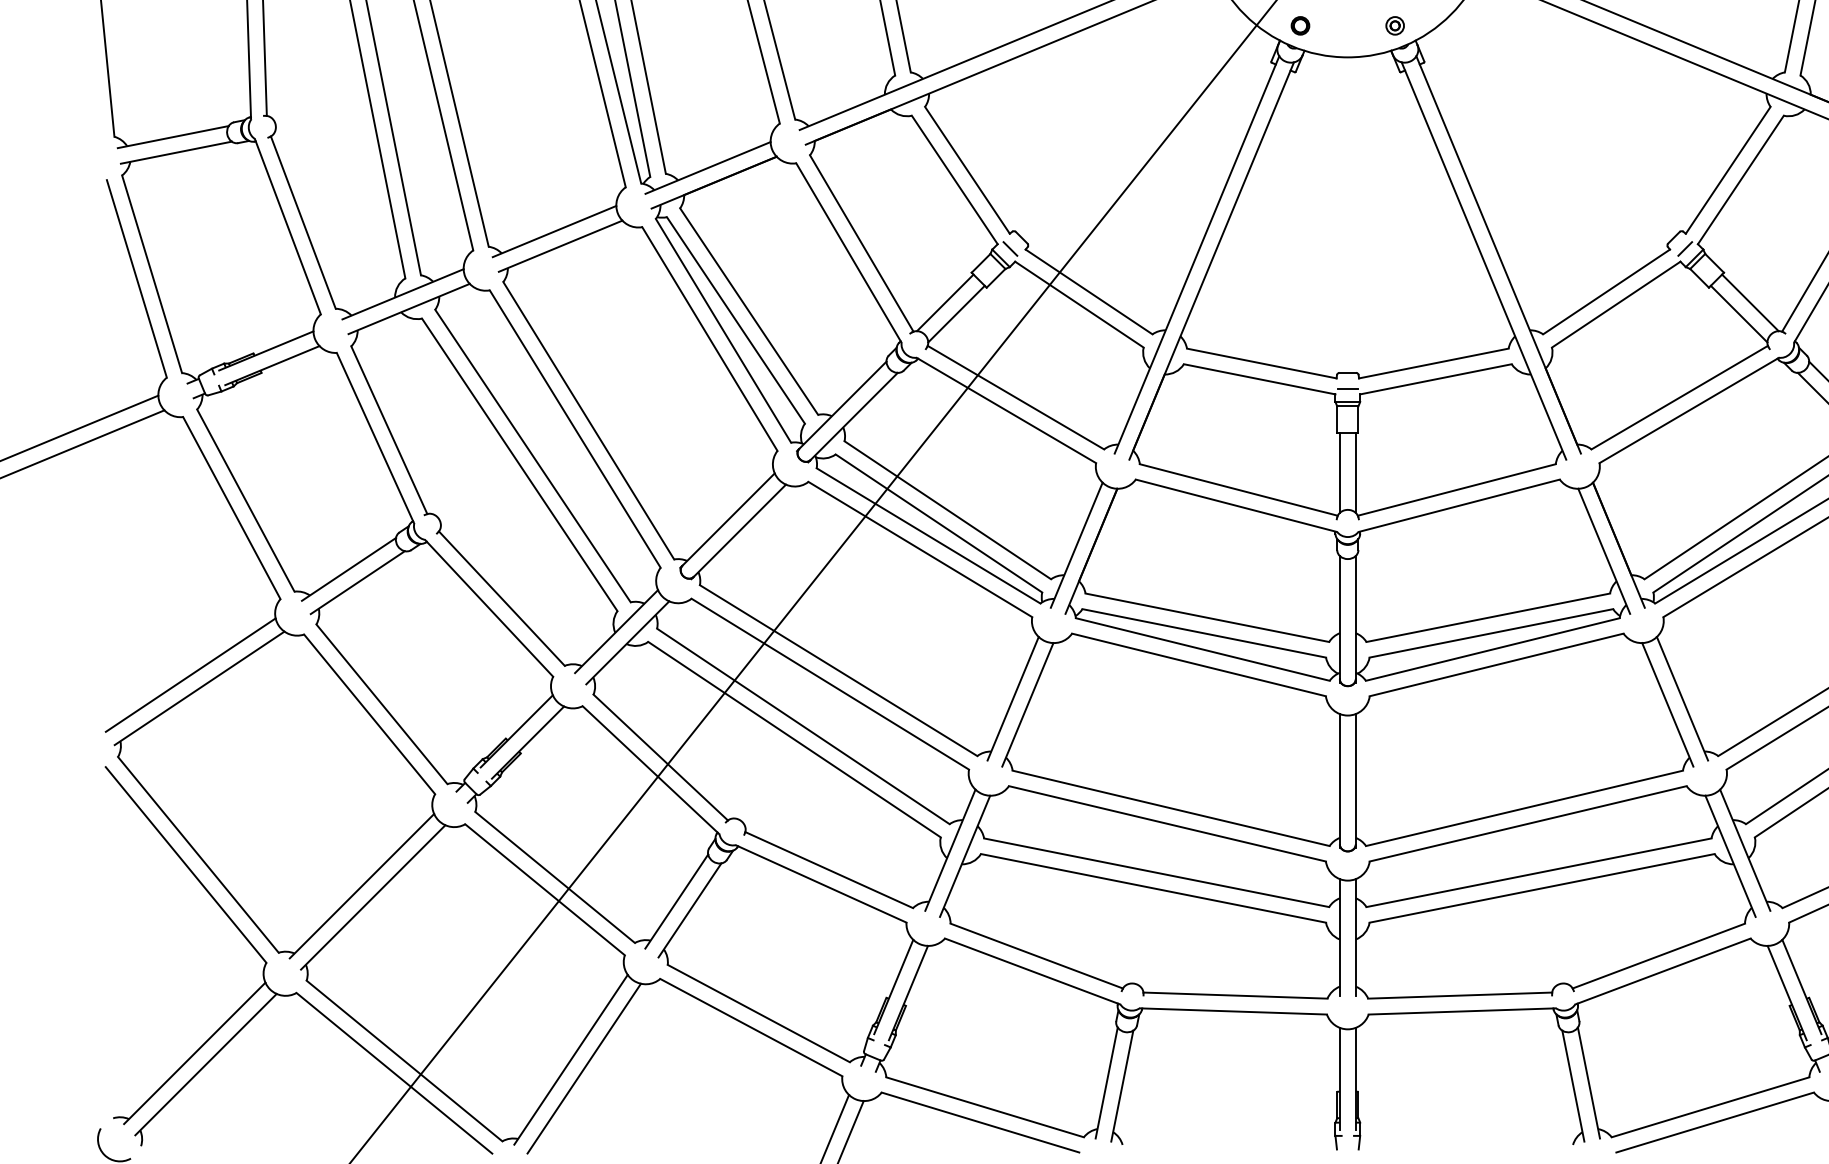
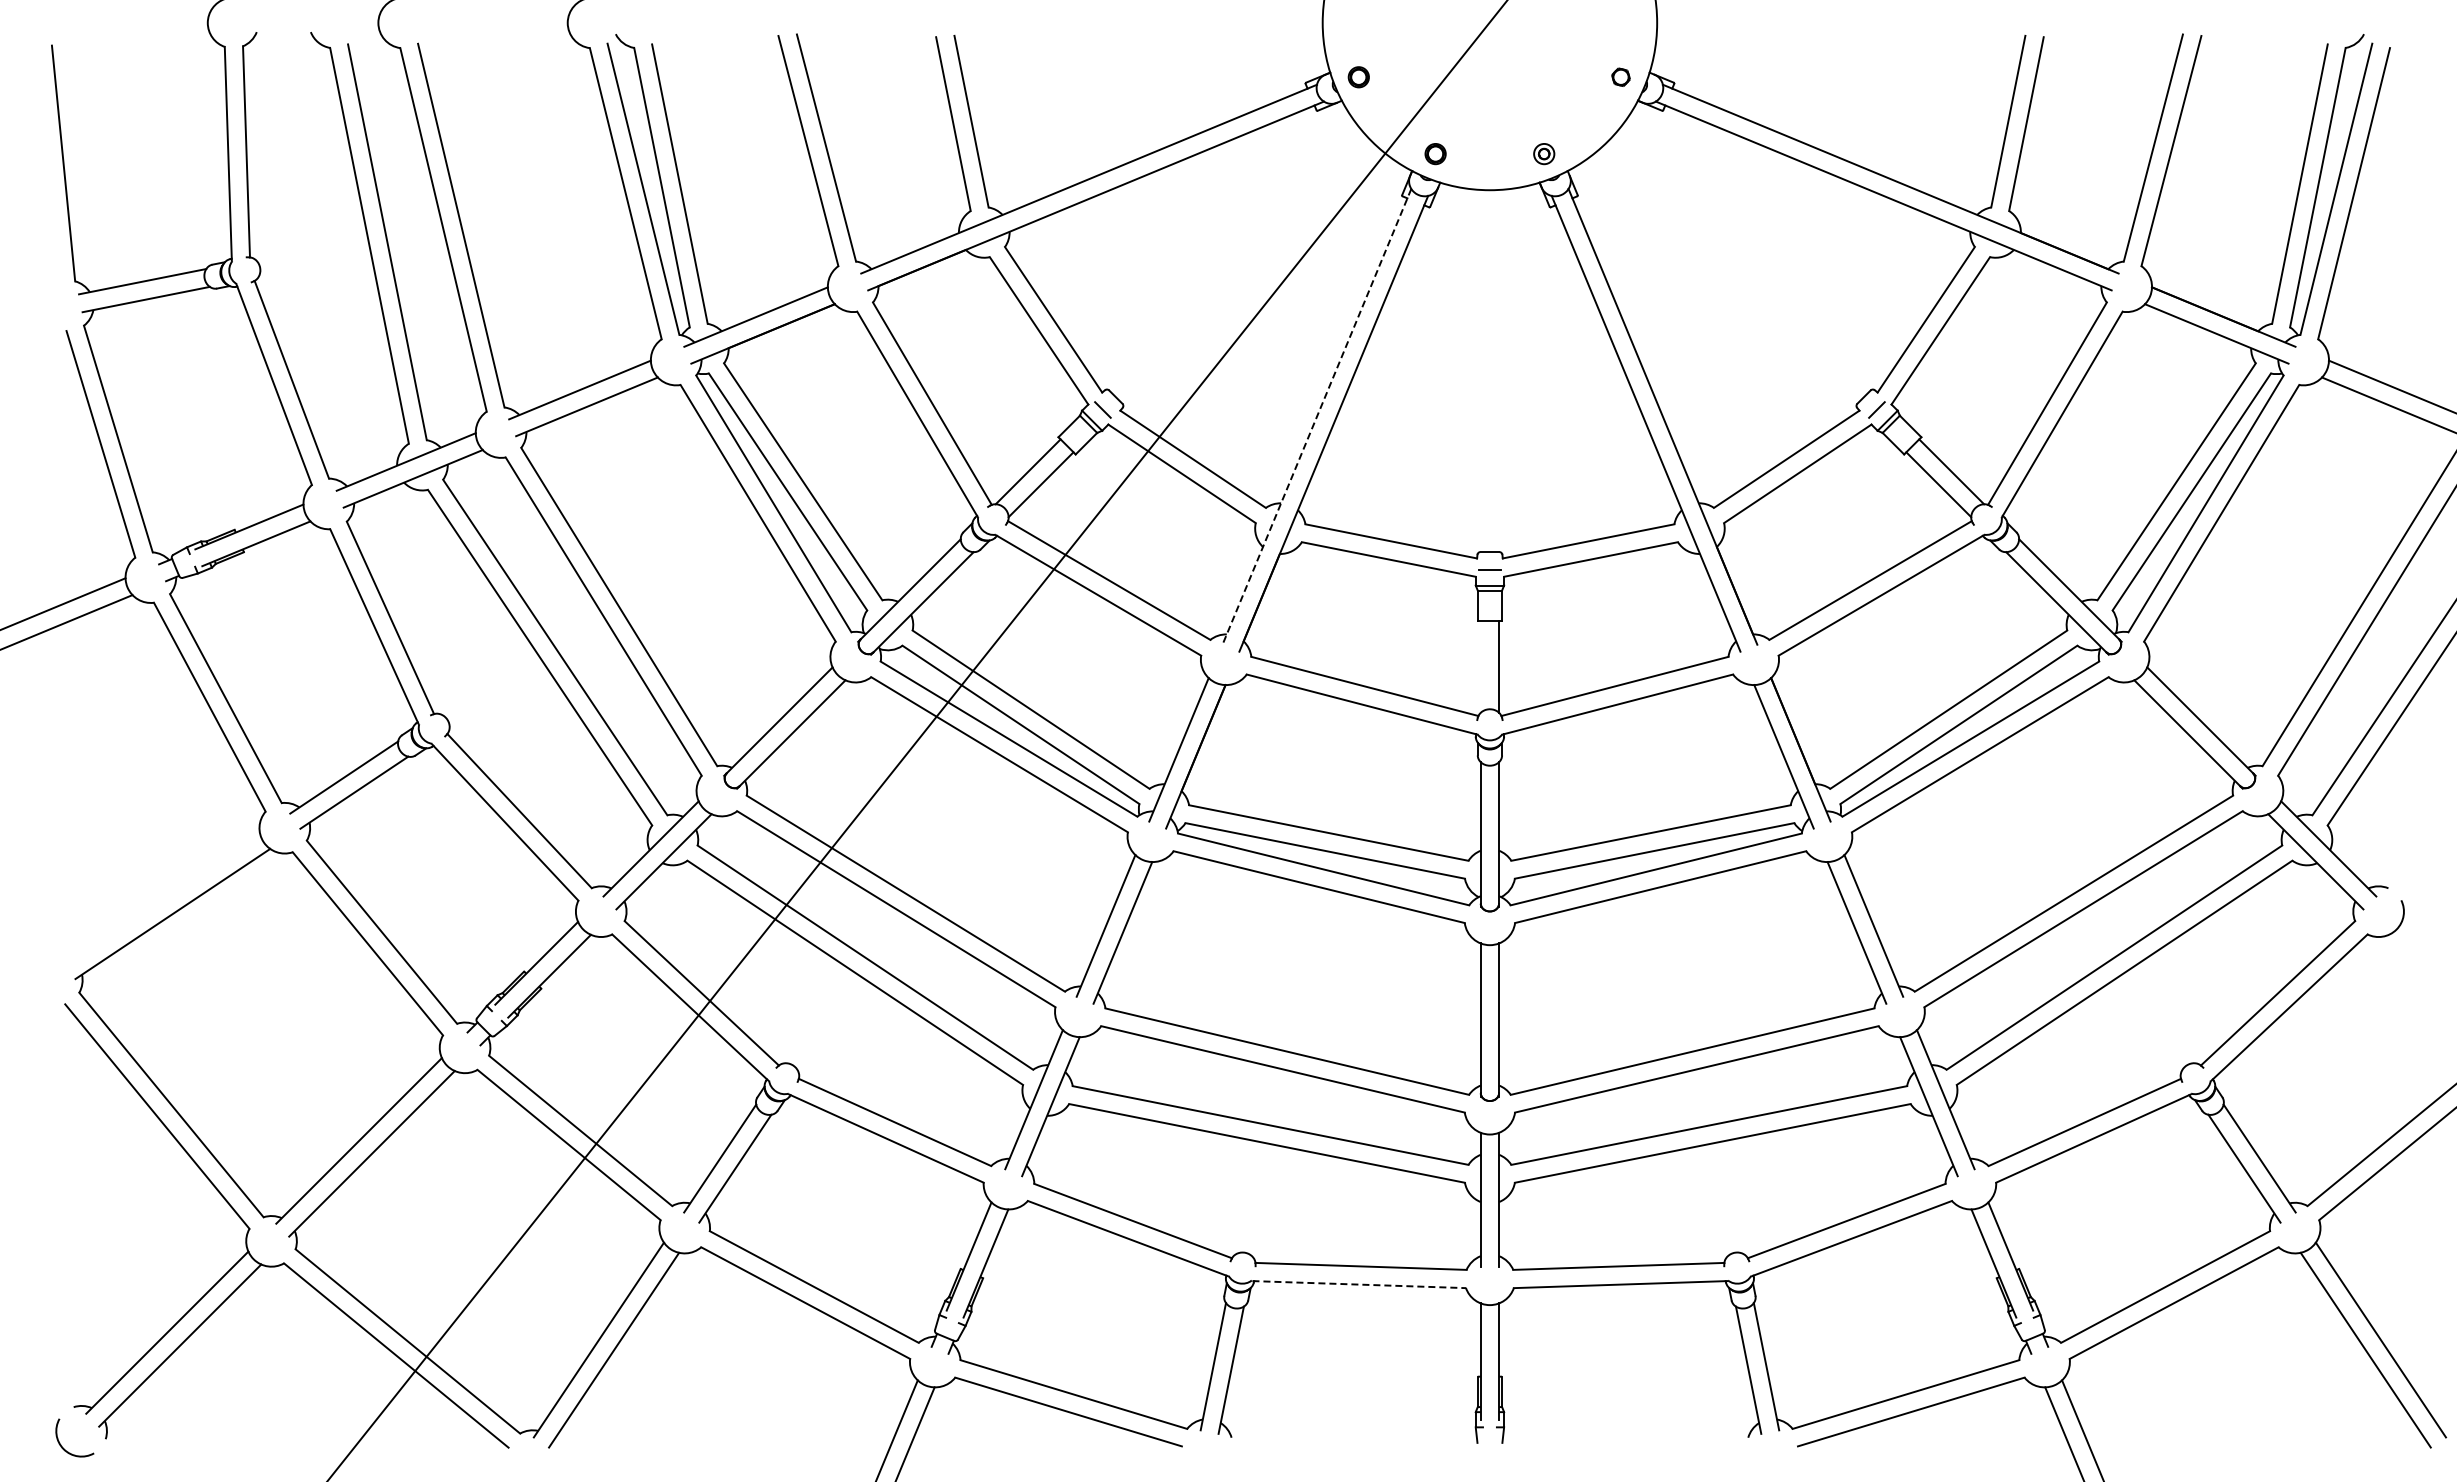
line: (1196, 254) -> (1316, 416), solid -> dashed
line: (1339, 472) -> (1480, 666), removed
line: (190, 674) -> (162, 898), removed
line: (1234, 1011) -> (1359, 1284), solid -> dashed

